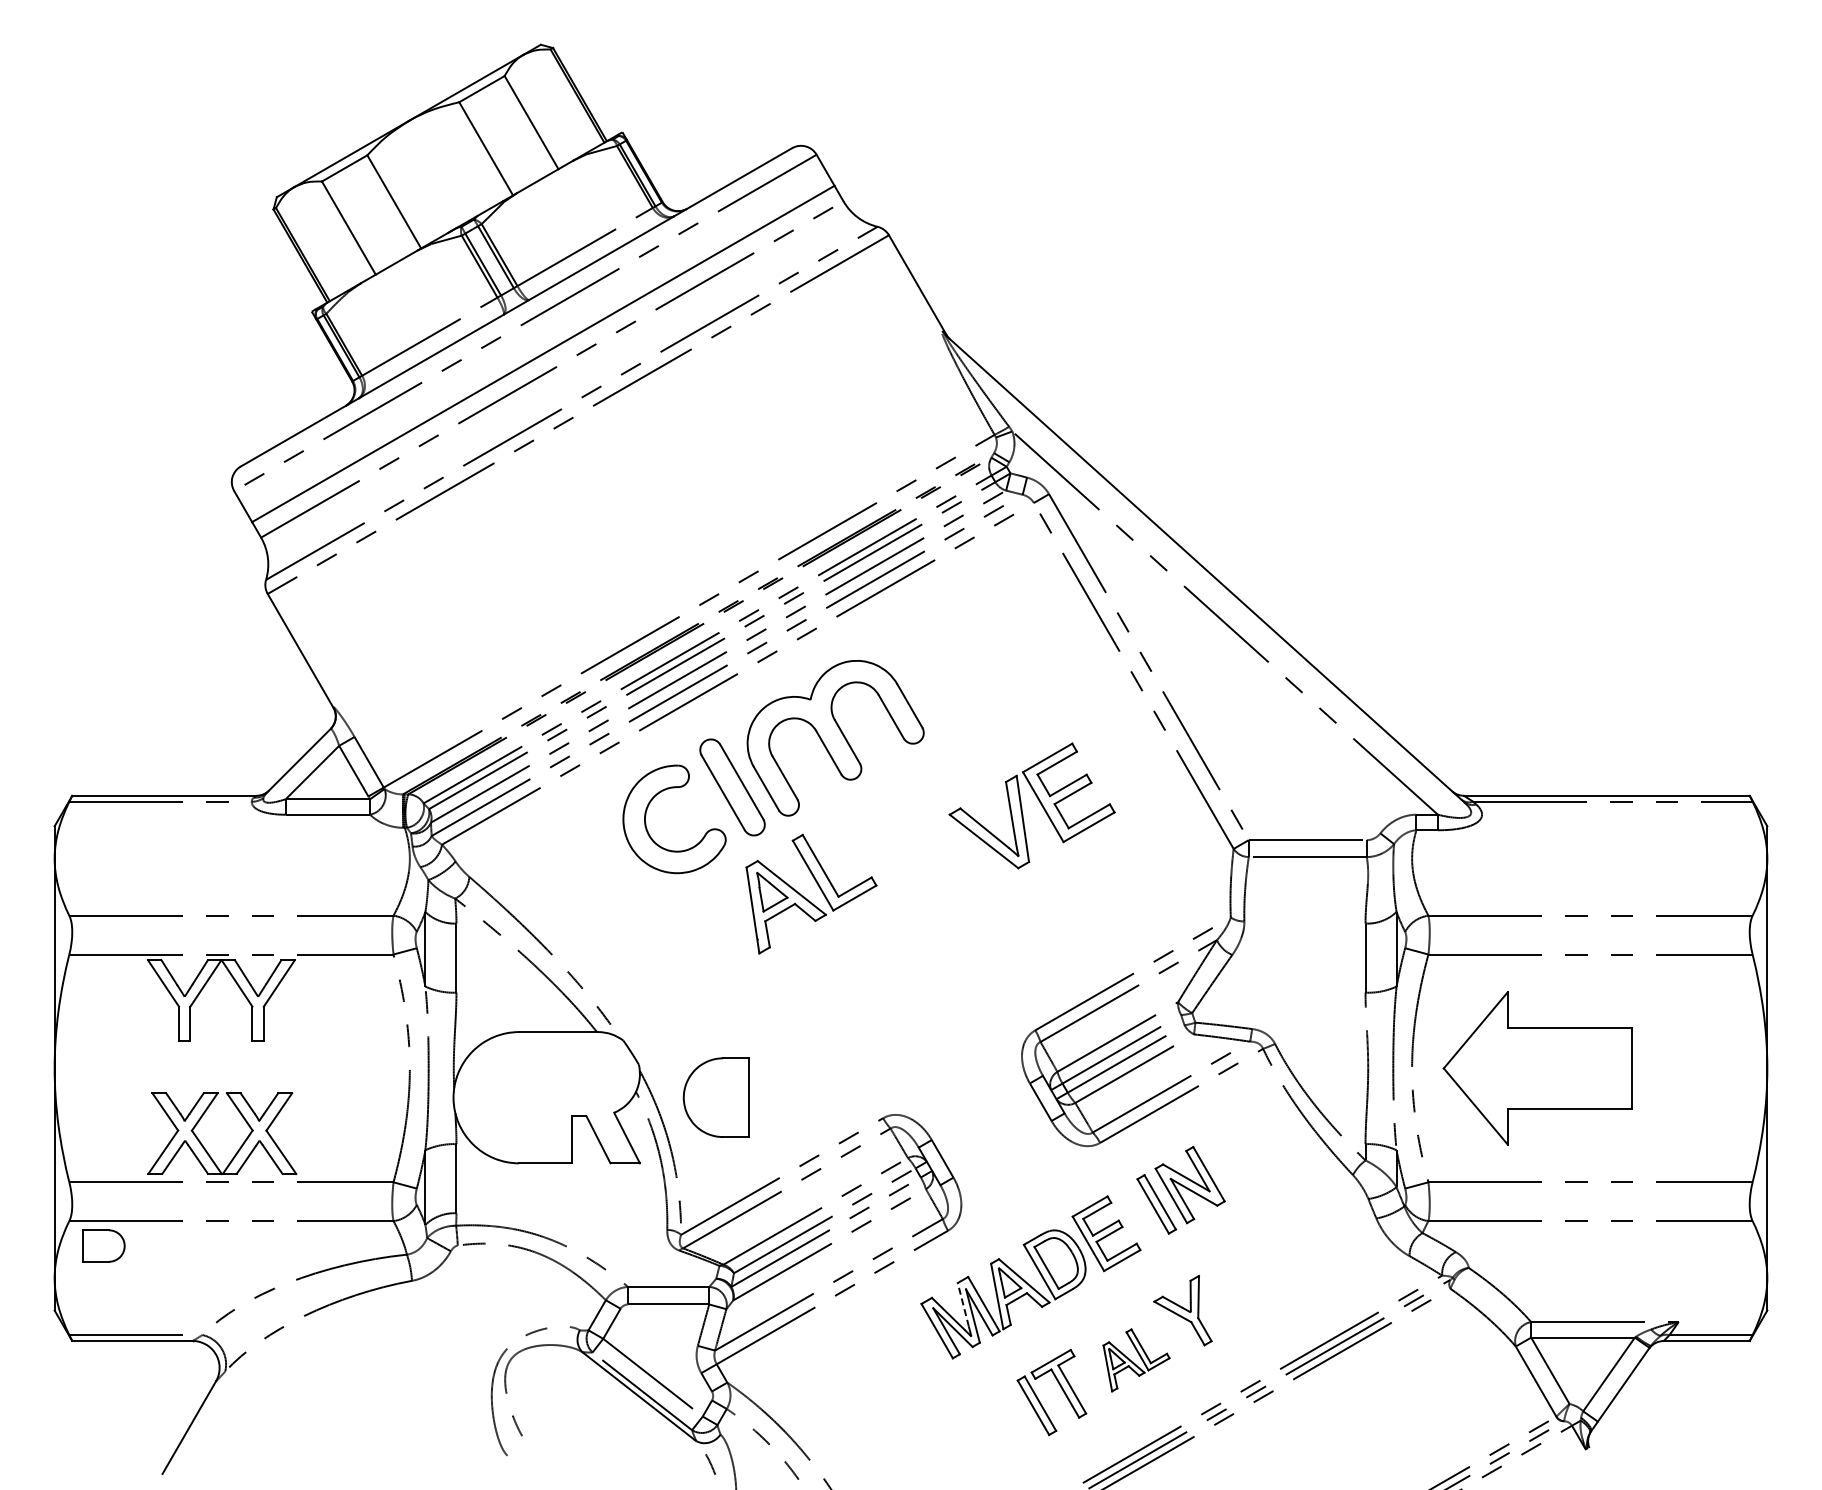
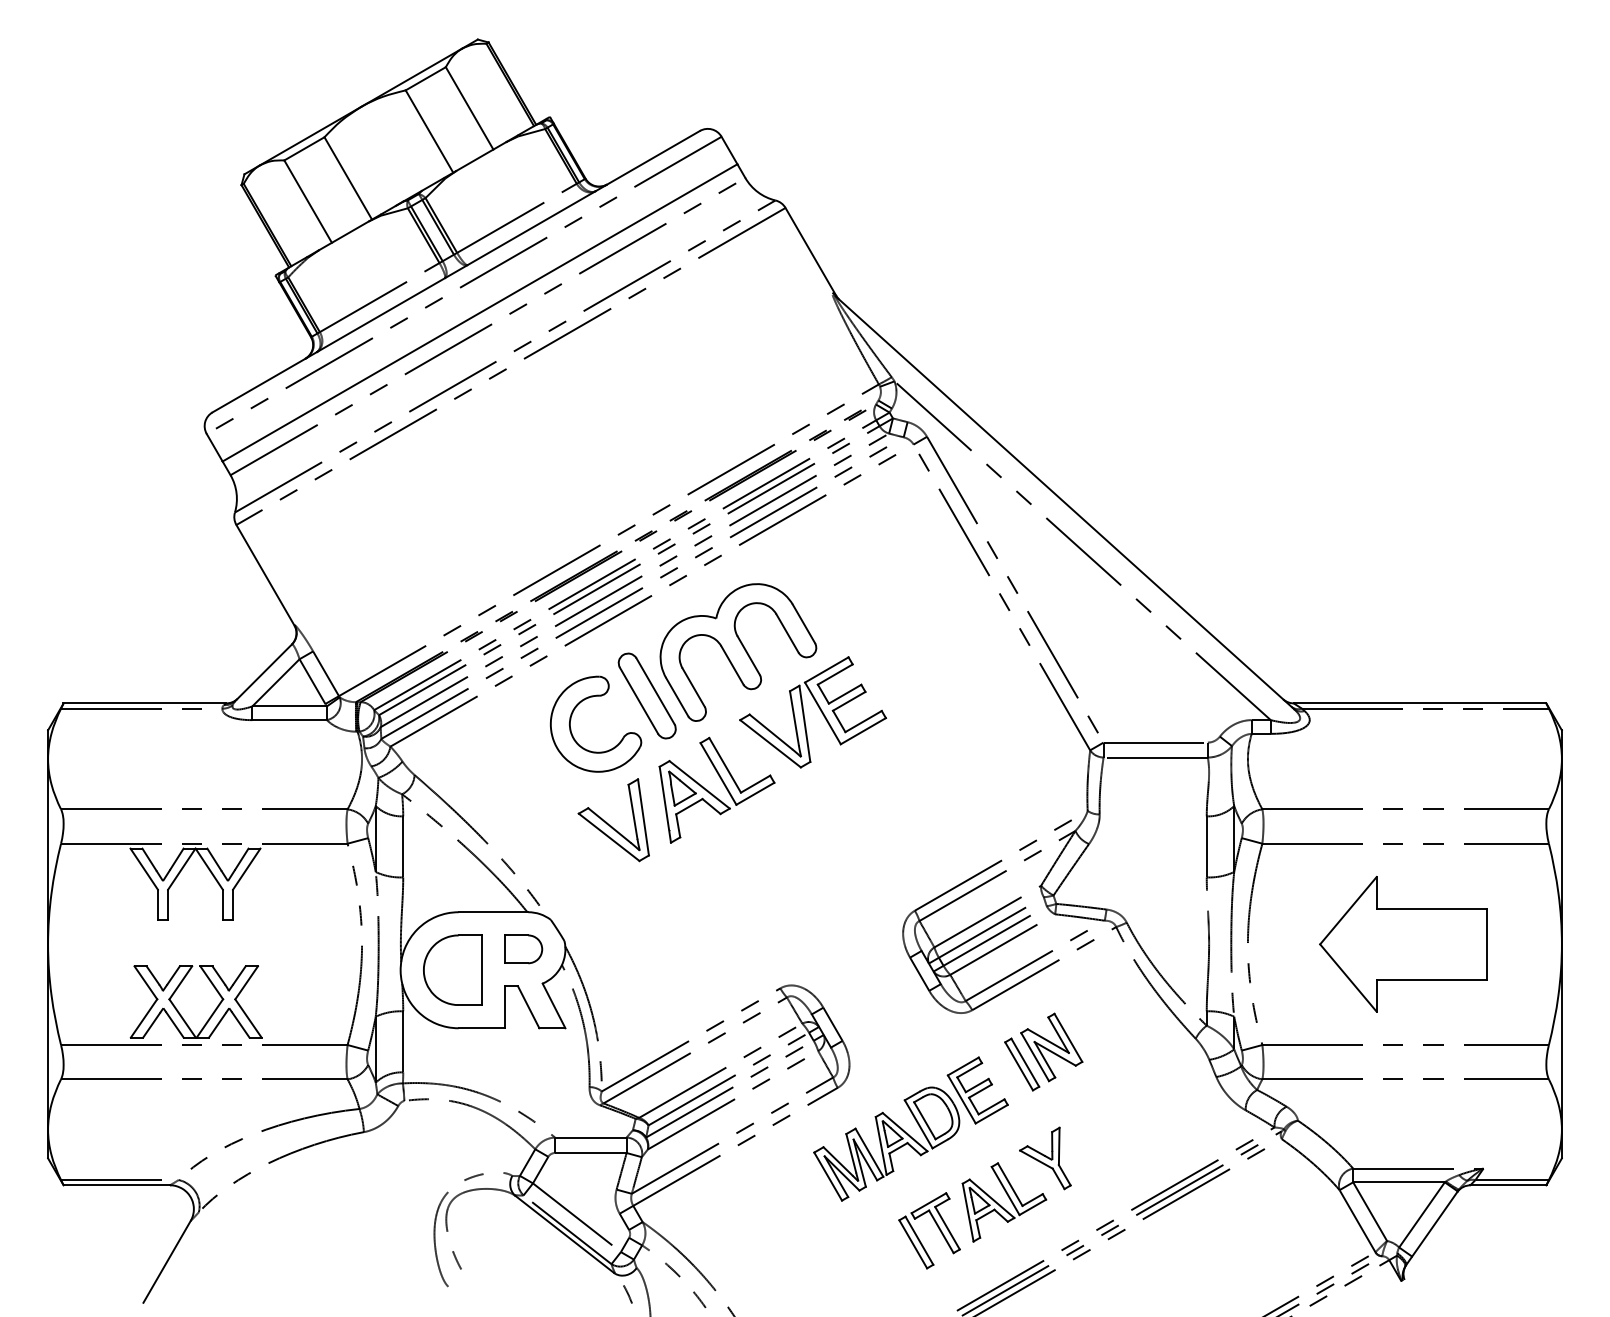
part: (1037, 799) -> (817, 706), moved
part: (689, 932) -> (609, 824), added
part: (1537, 1068) -> (1402, 944), moved
part: (715, 1097) -> (451, 970), moved
part: (103, 1245) -> (523, 948), moved
line: (963, 1304) -> (851, 1153), dashed -> solid
part: (1136, 1360) -> (1004, 1202), size x1.43

